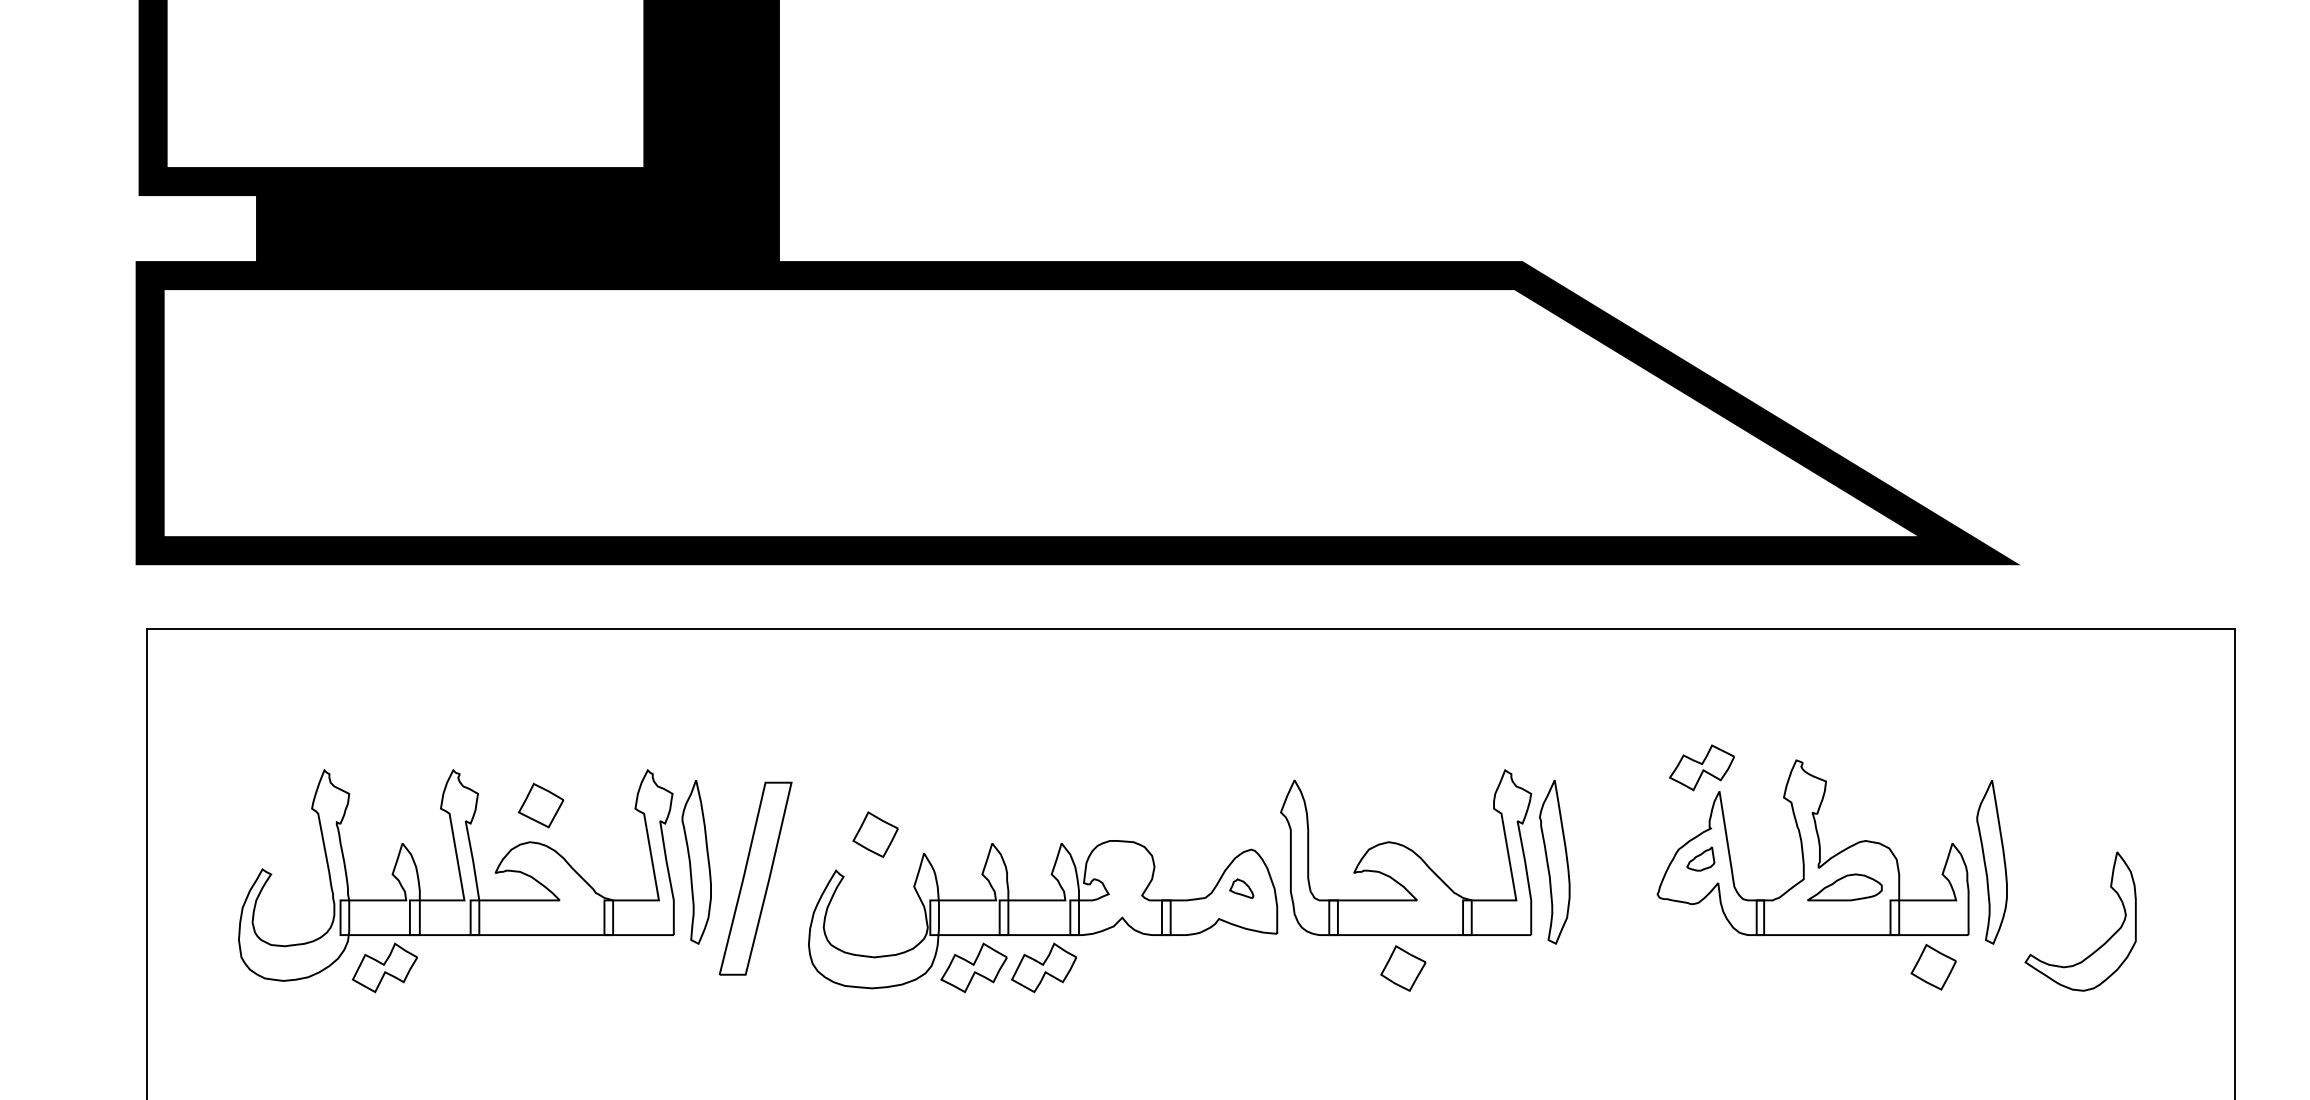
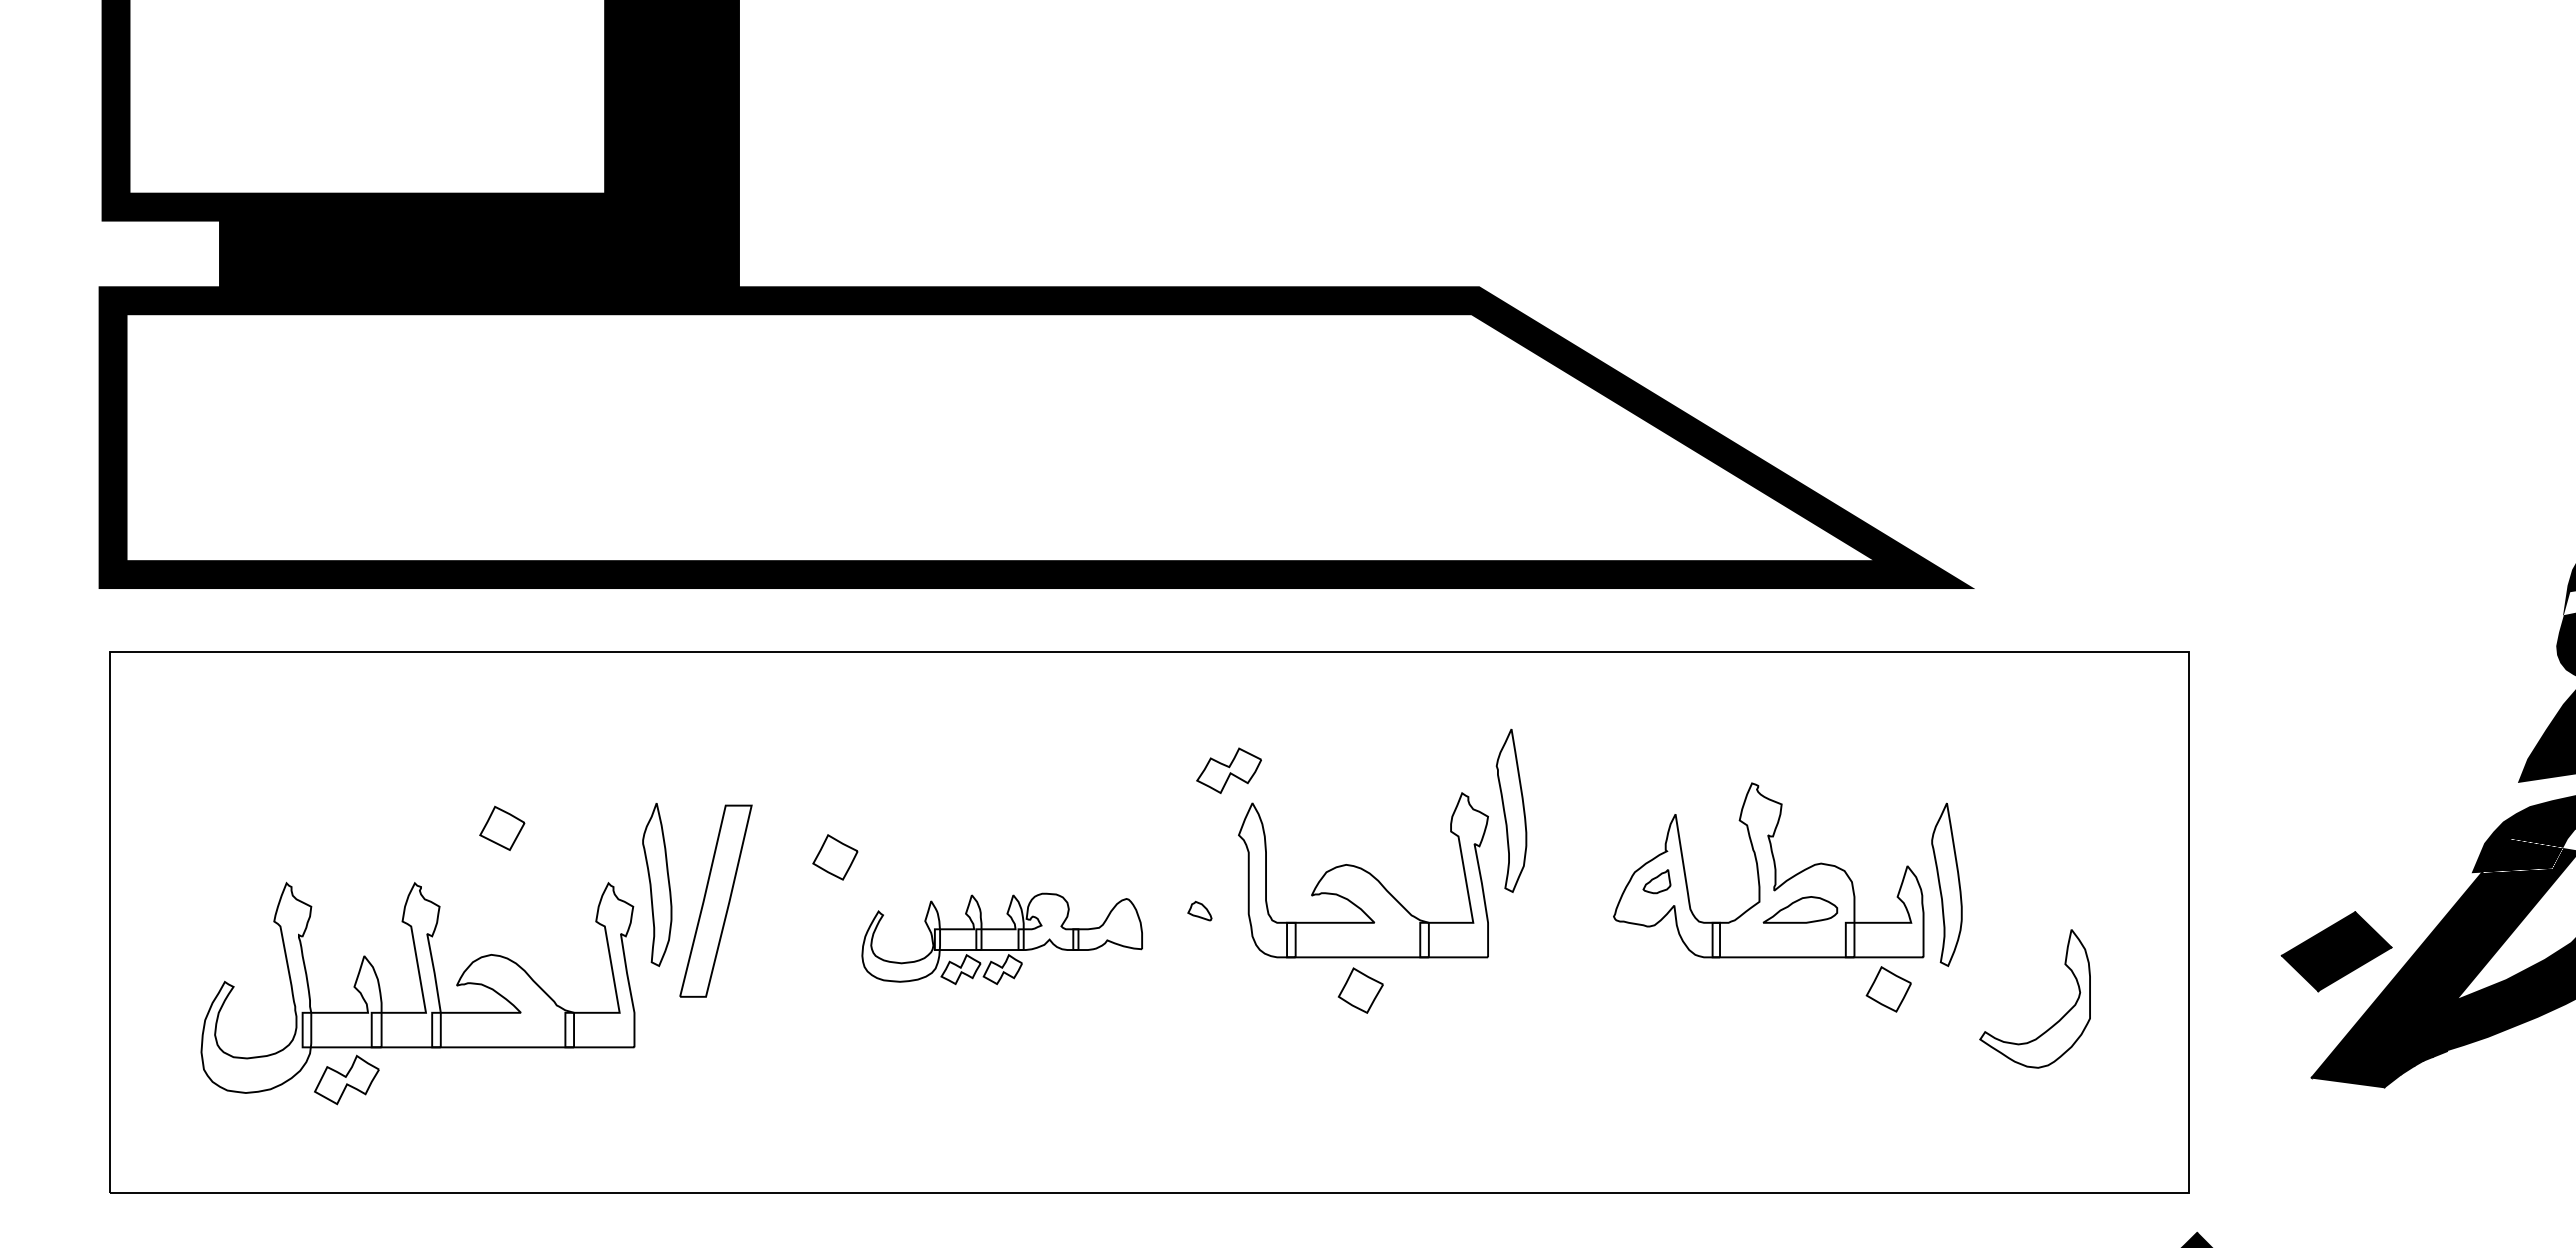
part: (1701, 767) -> (1228, 770), moved
part: (1554, 861) -> (1511, 810), moved
part: (455, 881) -> (417, 993), moved
part: (1043, 916) -> (1002, 938), size x0.6
part: (2101, 945) -> (2055, 1022), moved

